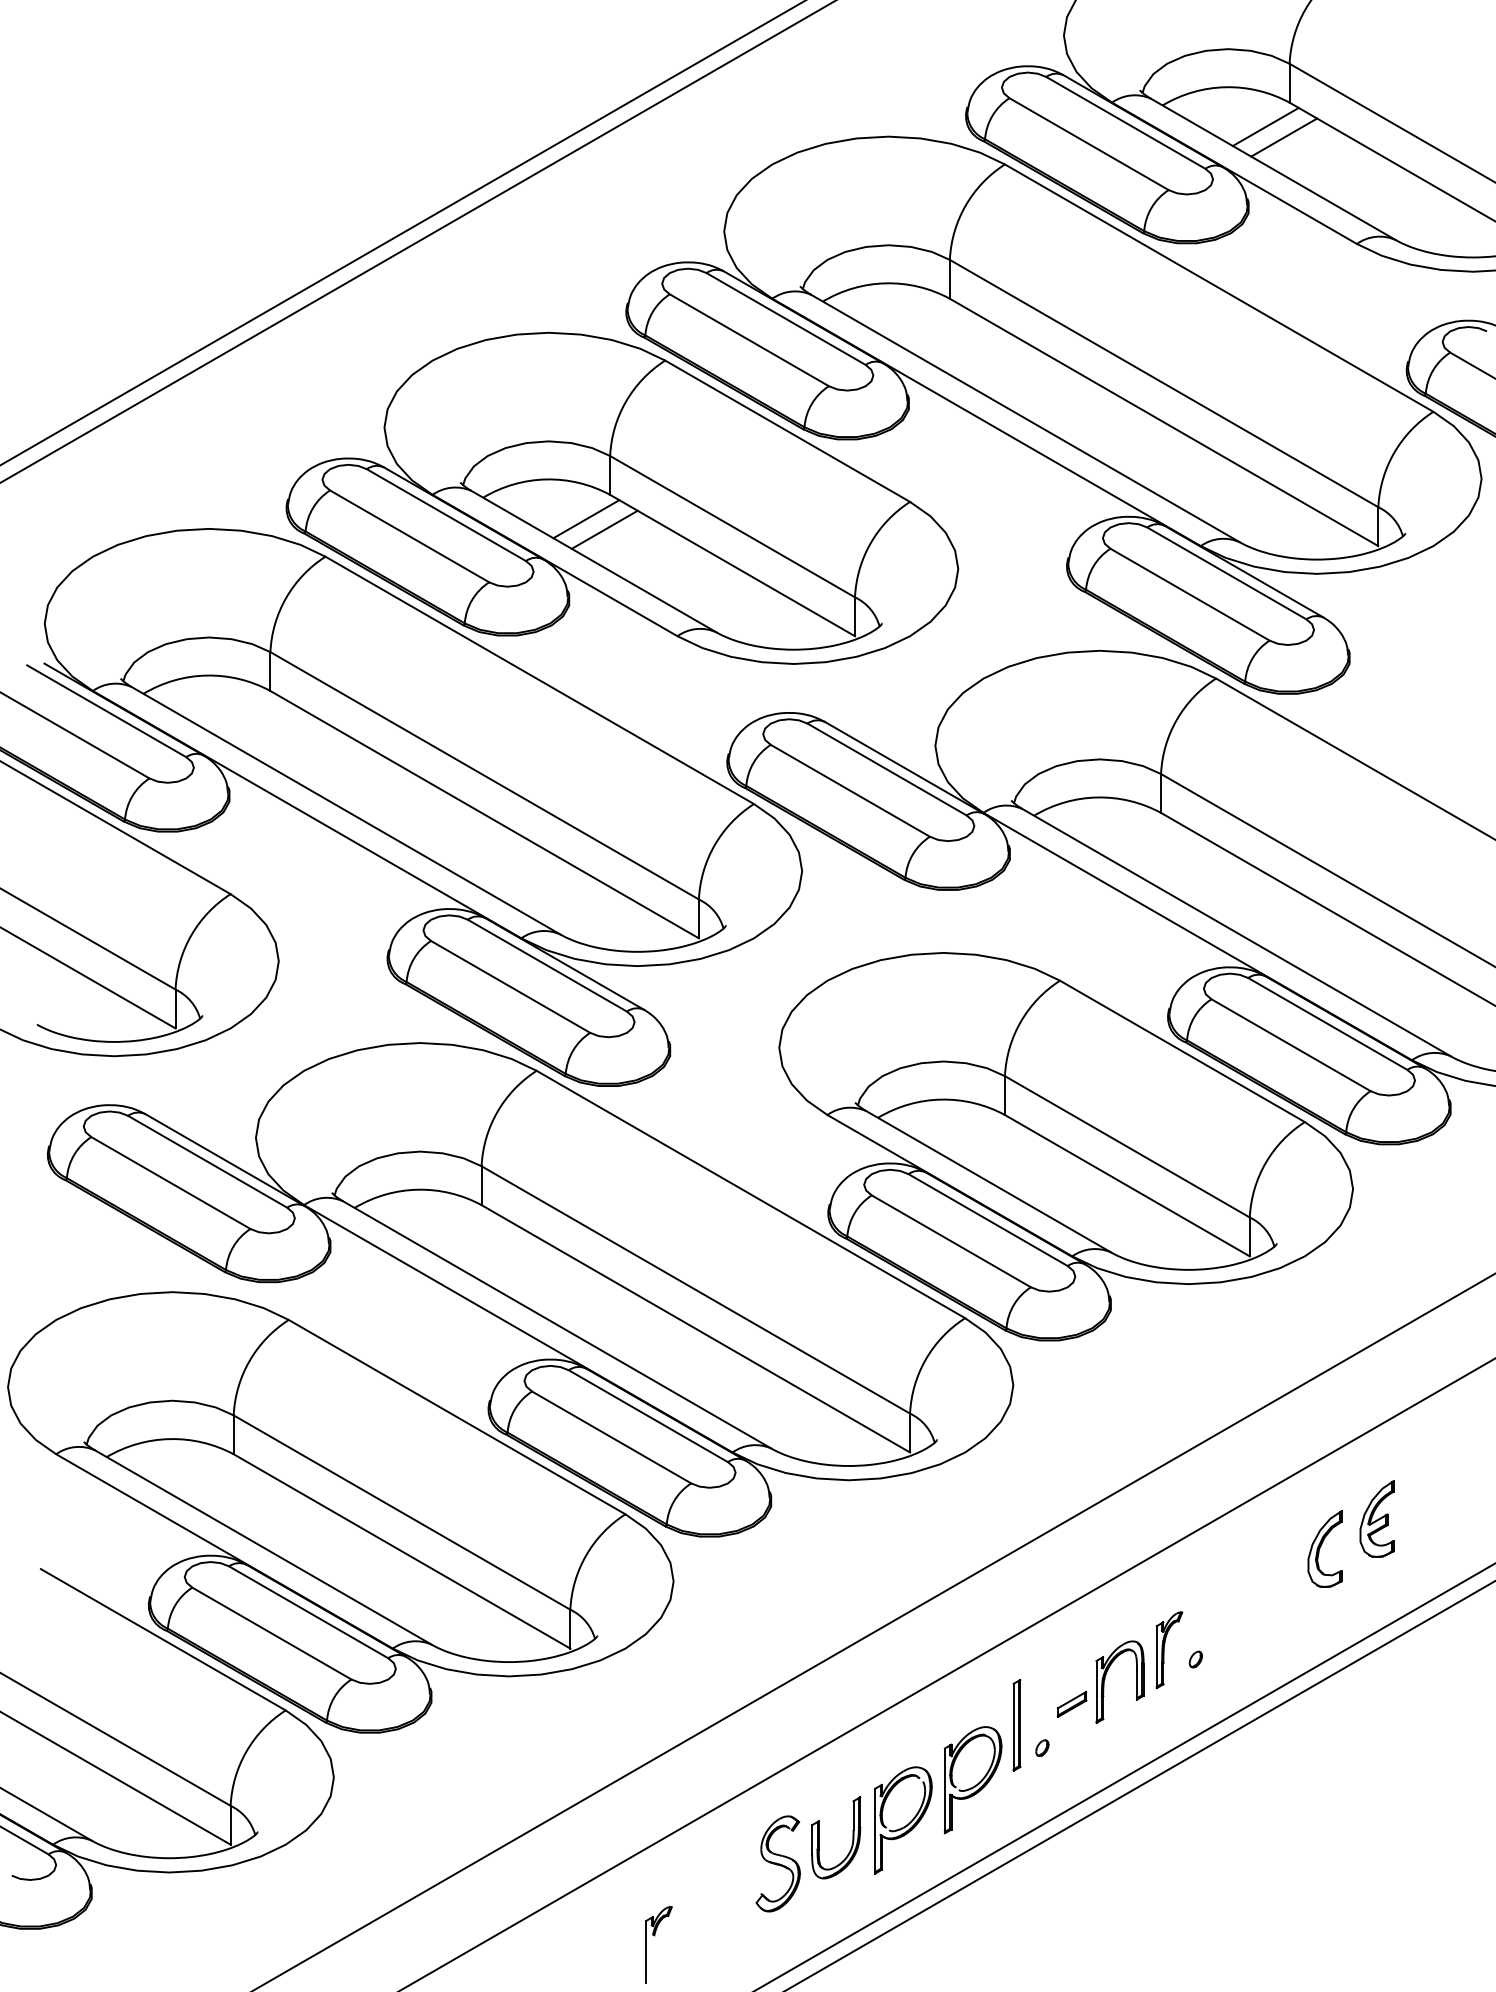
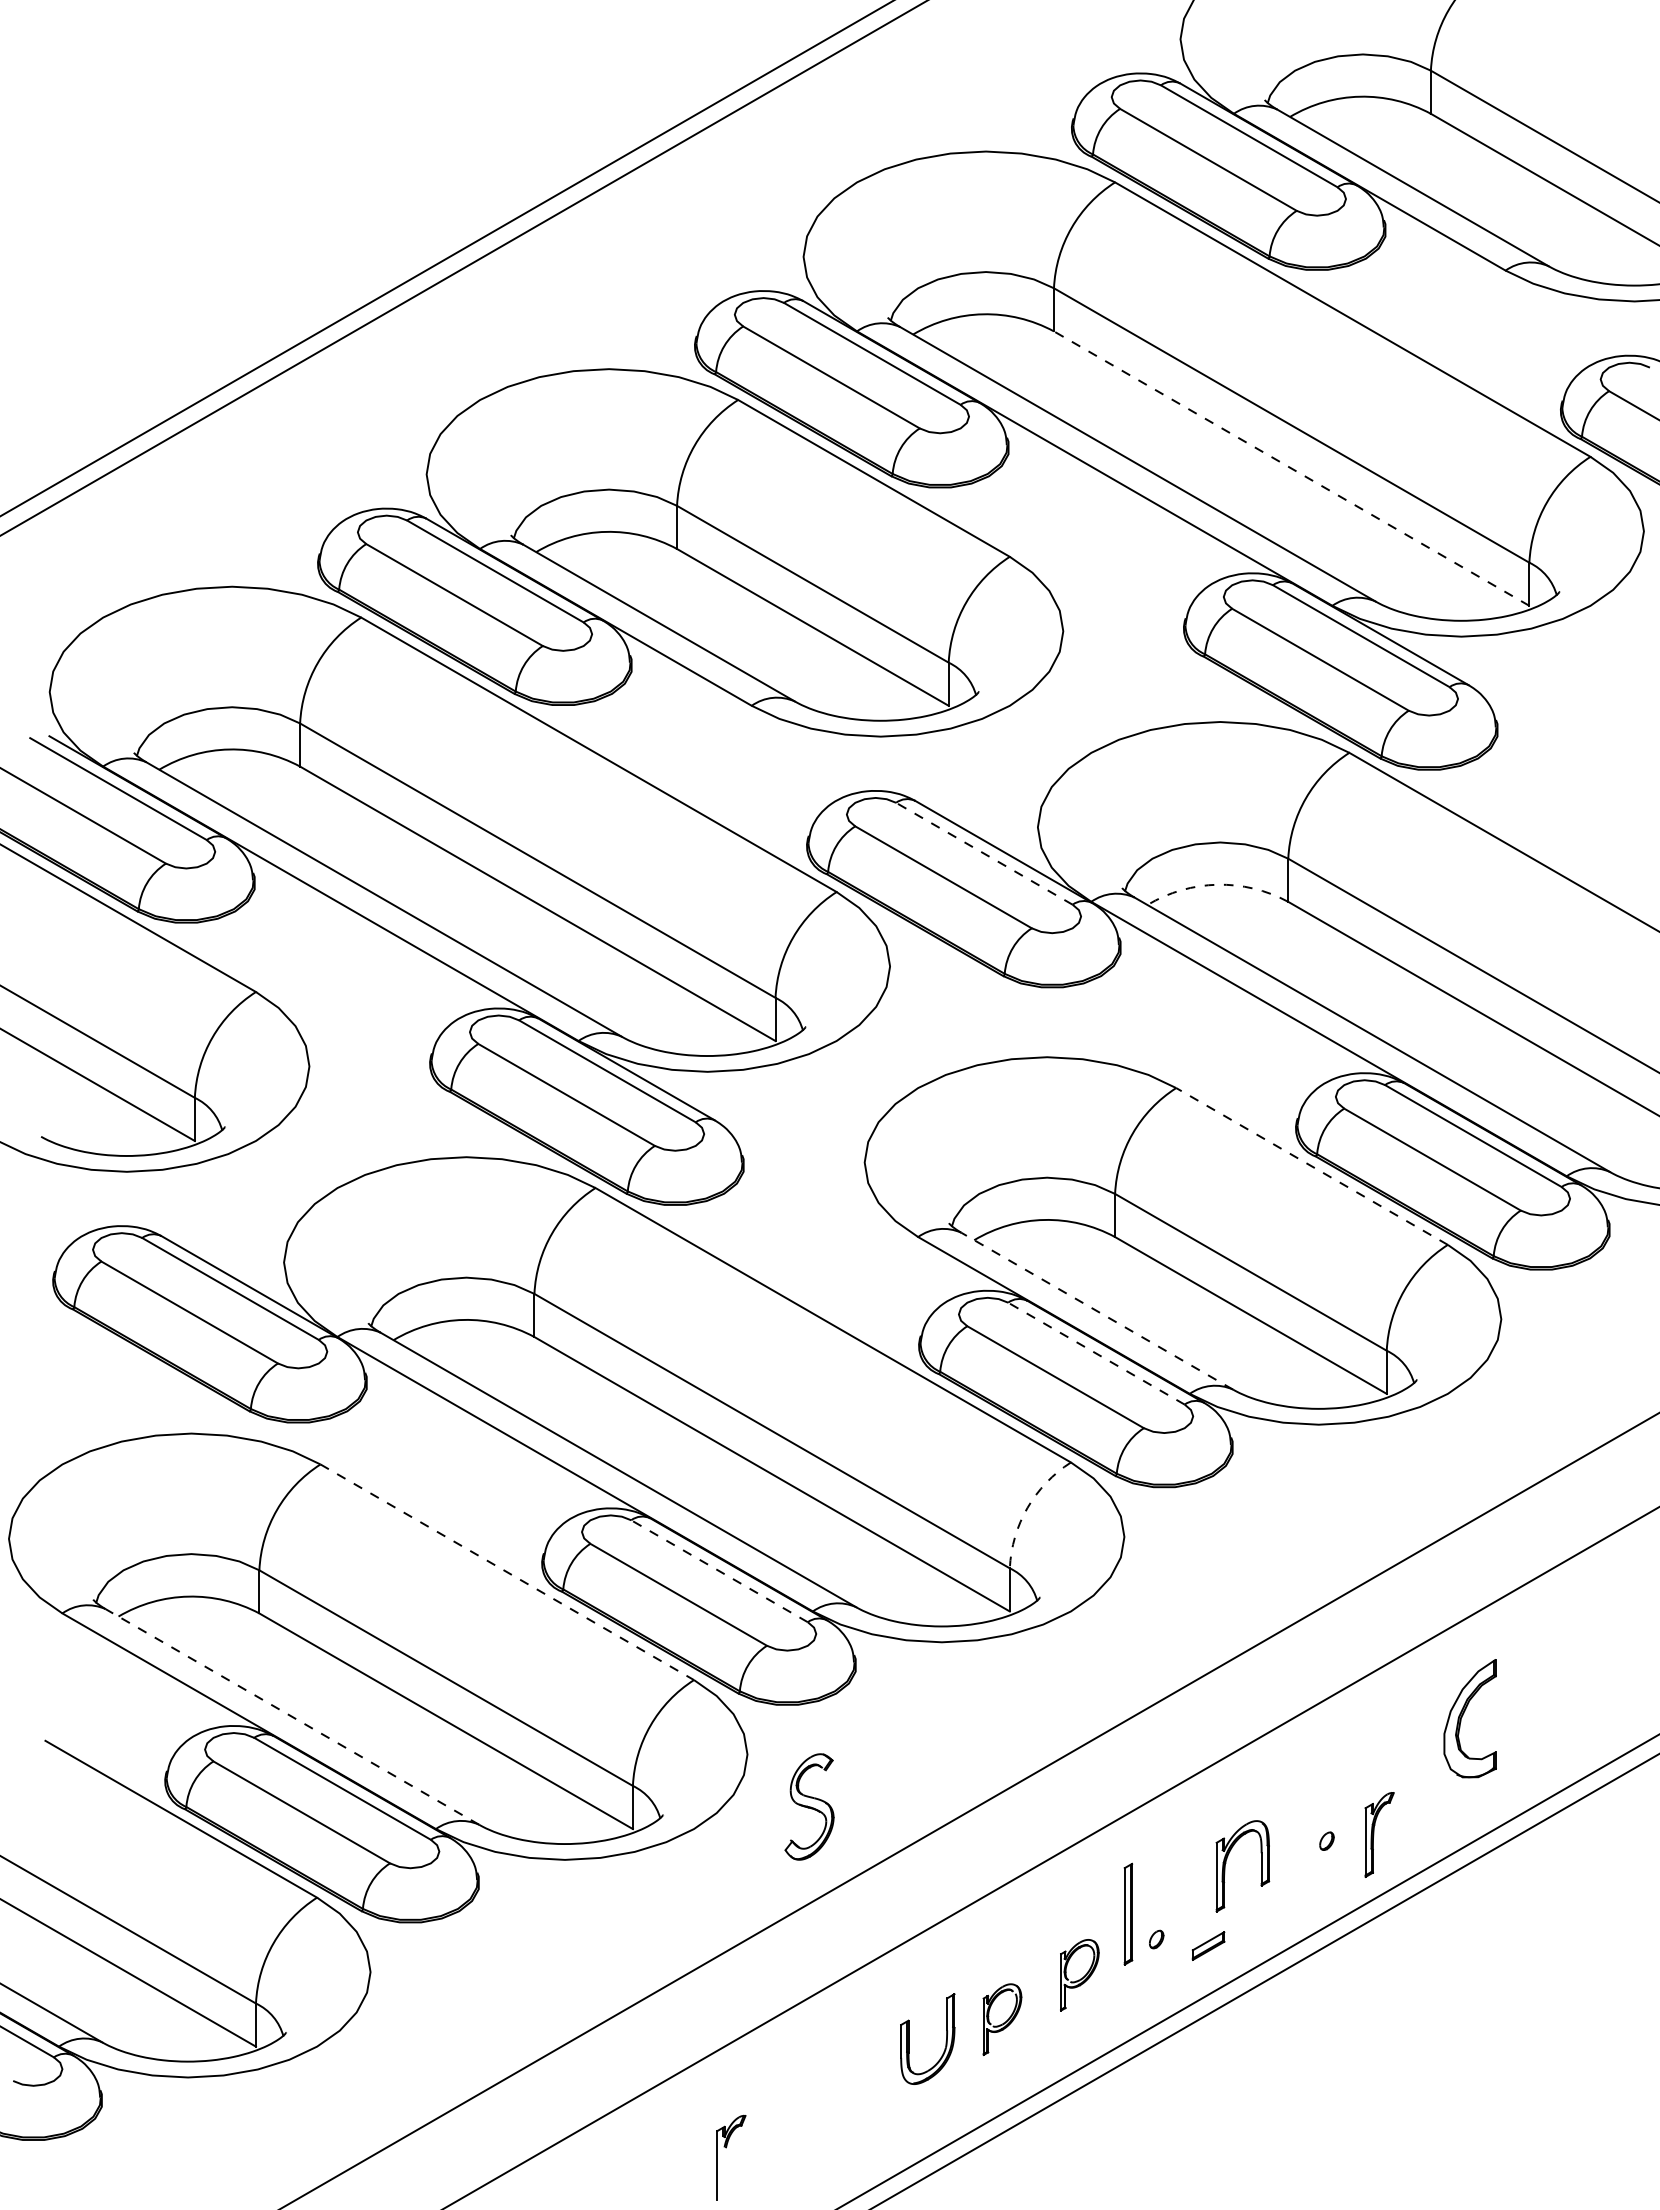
line: (1265, 126) -> (1404, 140), removed
line: (1283, 137) -> (1424, 152), removed
line: (1163, 422) -> (1291, 468), solid -> dashed
line: (586, 518) -> (650, 575), removed
line: (604, 529) -> (670, 587), removed
line: (887, 769) -> (984, 853), solid -> dashed
arc: (1097, 797) -> (1217, 884), solid -> dashed
line: (1182, 1051) -> (1312, 1166), solid -> dashed
line: (989, 1182) -> (1097, 1311), solid -> dashed
line: (988, 1219) -> (1096, 1353), solid -> dashed
arc: (926, 1358) -> (1027, 1507), solid -> dashed
line: (648, 1416) -> (719, 1571), solid -> dashed
line: (457, 1417) -> (507, 1572), solid -> dashed
part: (1376, 1519) -> (1527, 1685), removed
line: (263, 1547) -> (292, 1716), solid -> dashed
part: (1325, 1548) -> (1470, 1718), size x1.4
part: (1169, 1649) -> (1379, 1834), moved
part: (1072, 1703) -> (1208, 1945), moved
part: (972, 1780) -> (1079, 1975), size x0.6
part: (903, 1820) -> (1002, 2019), size x0.6
part: (778, 1863) -> (809, 1806), moved

